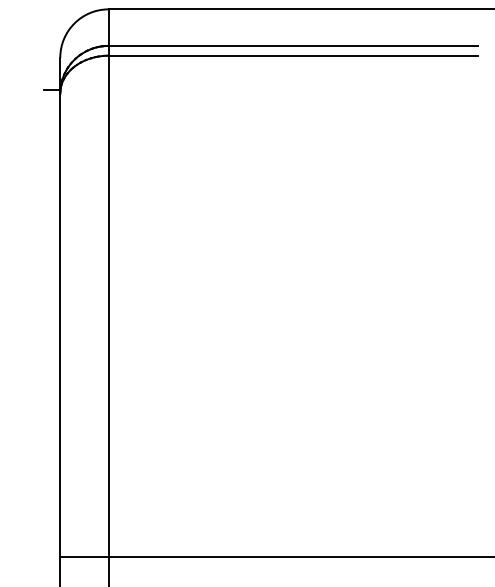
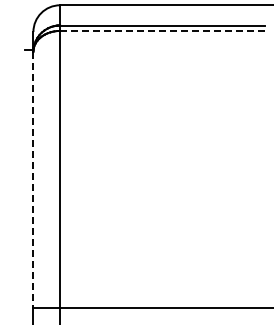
line: (291, 54) -> (161, 30), solid -> dashed
line: (60, 326) -> (33, 180), solid -> dashed

